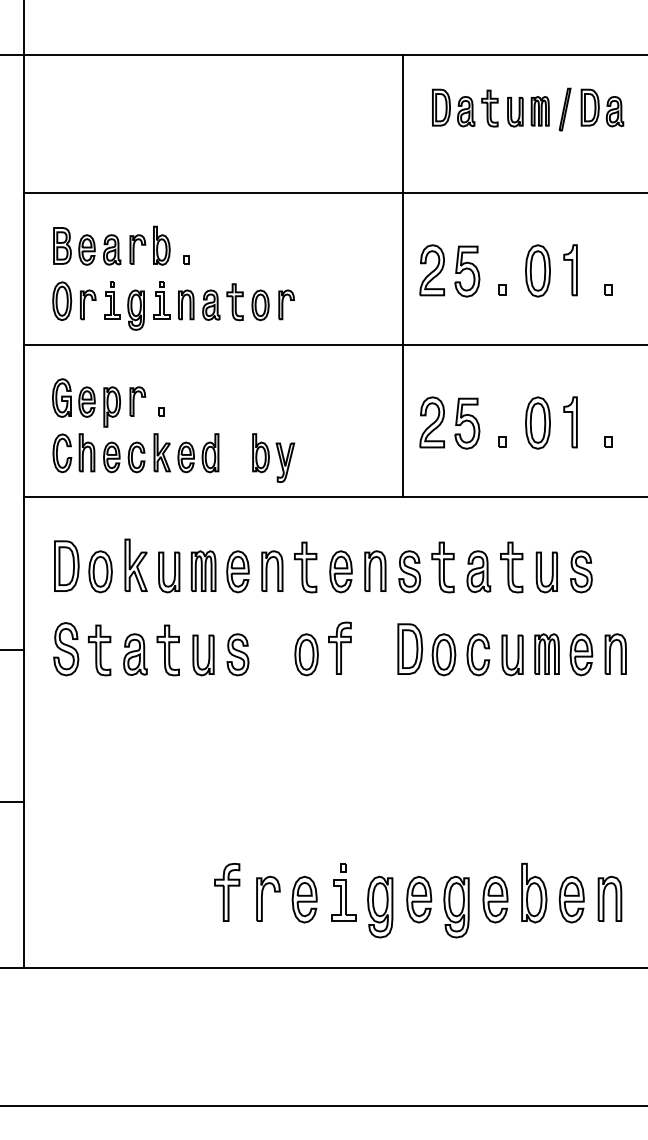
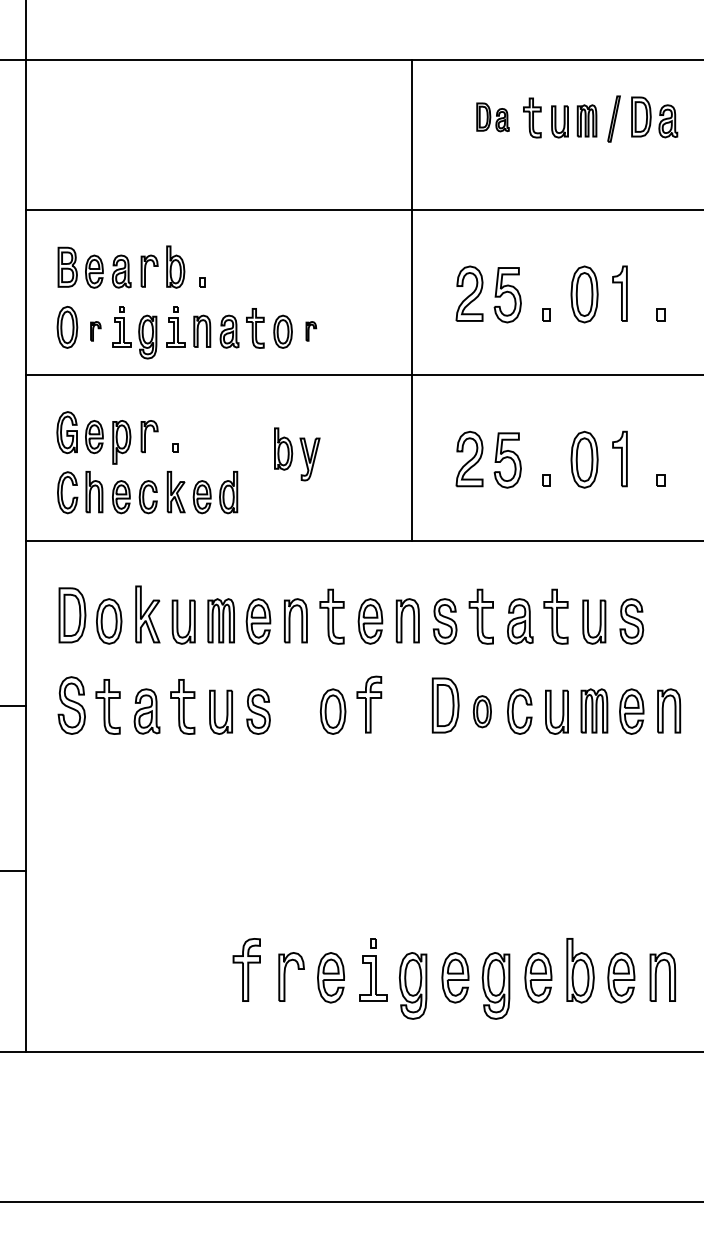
part: (453, 107) -> (492, 116), size x0.7
line: (402, 275) -> (411, 299), moved
part: (88, 304) -> (96, 330), size x0.6
part: (286, 304) -> (311, 330), size x0.6
part: (273, 457) -> (297, 453), moved
part: (443, 654) -> (481, 711), size x0.7

